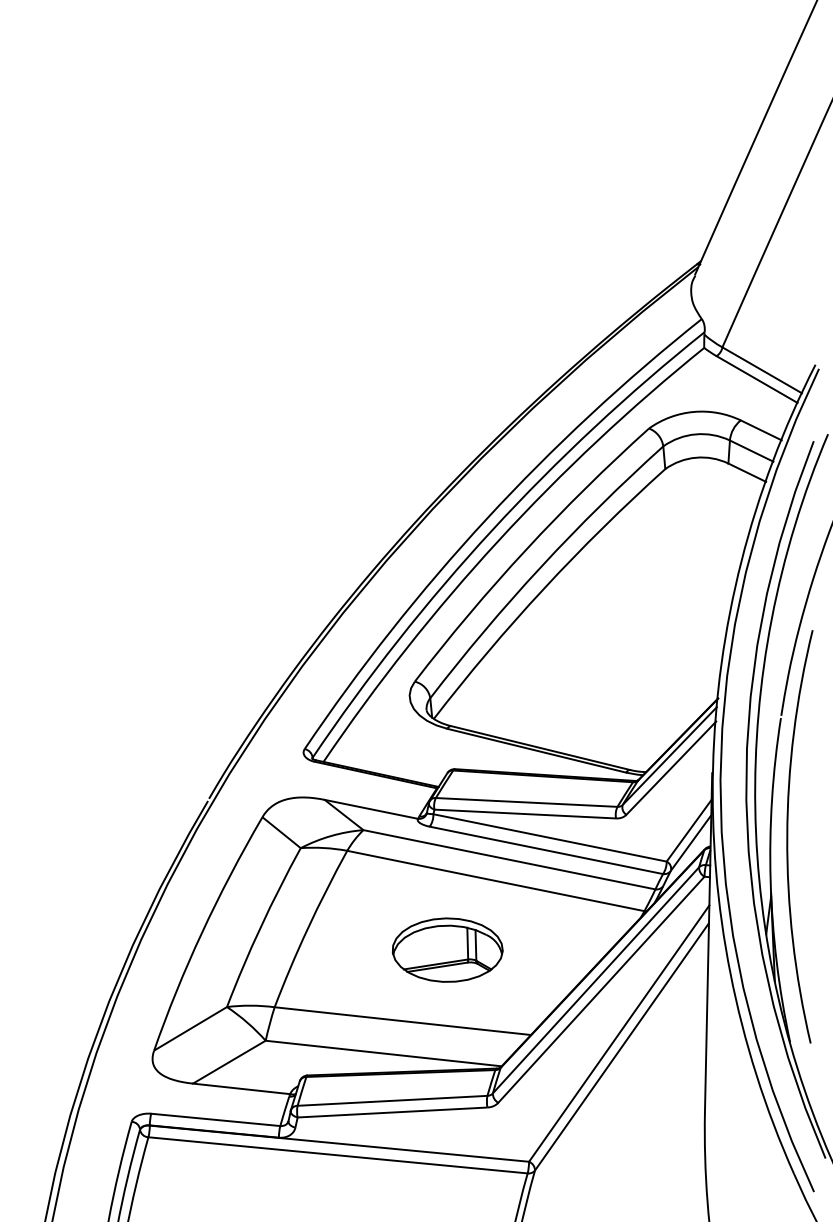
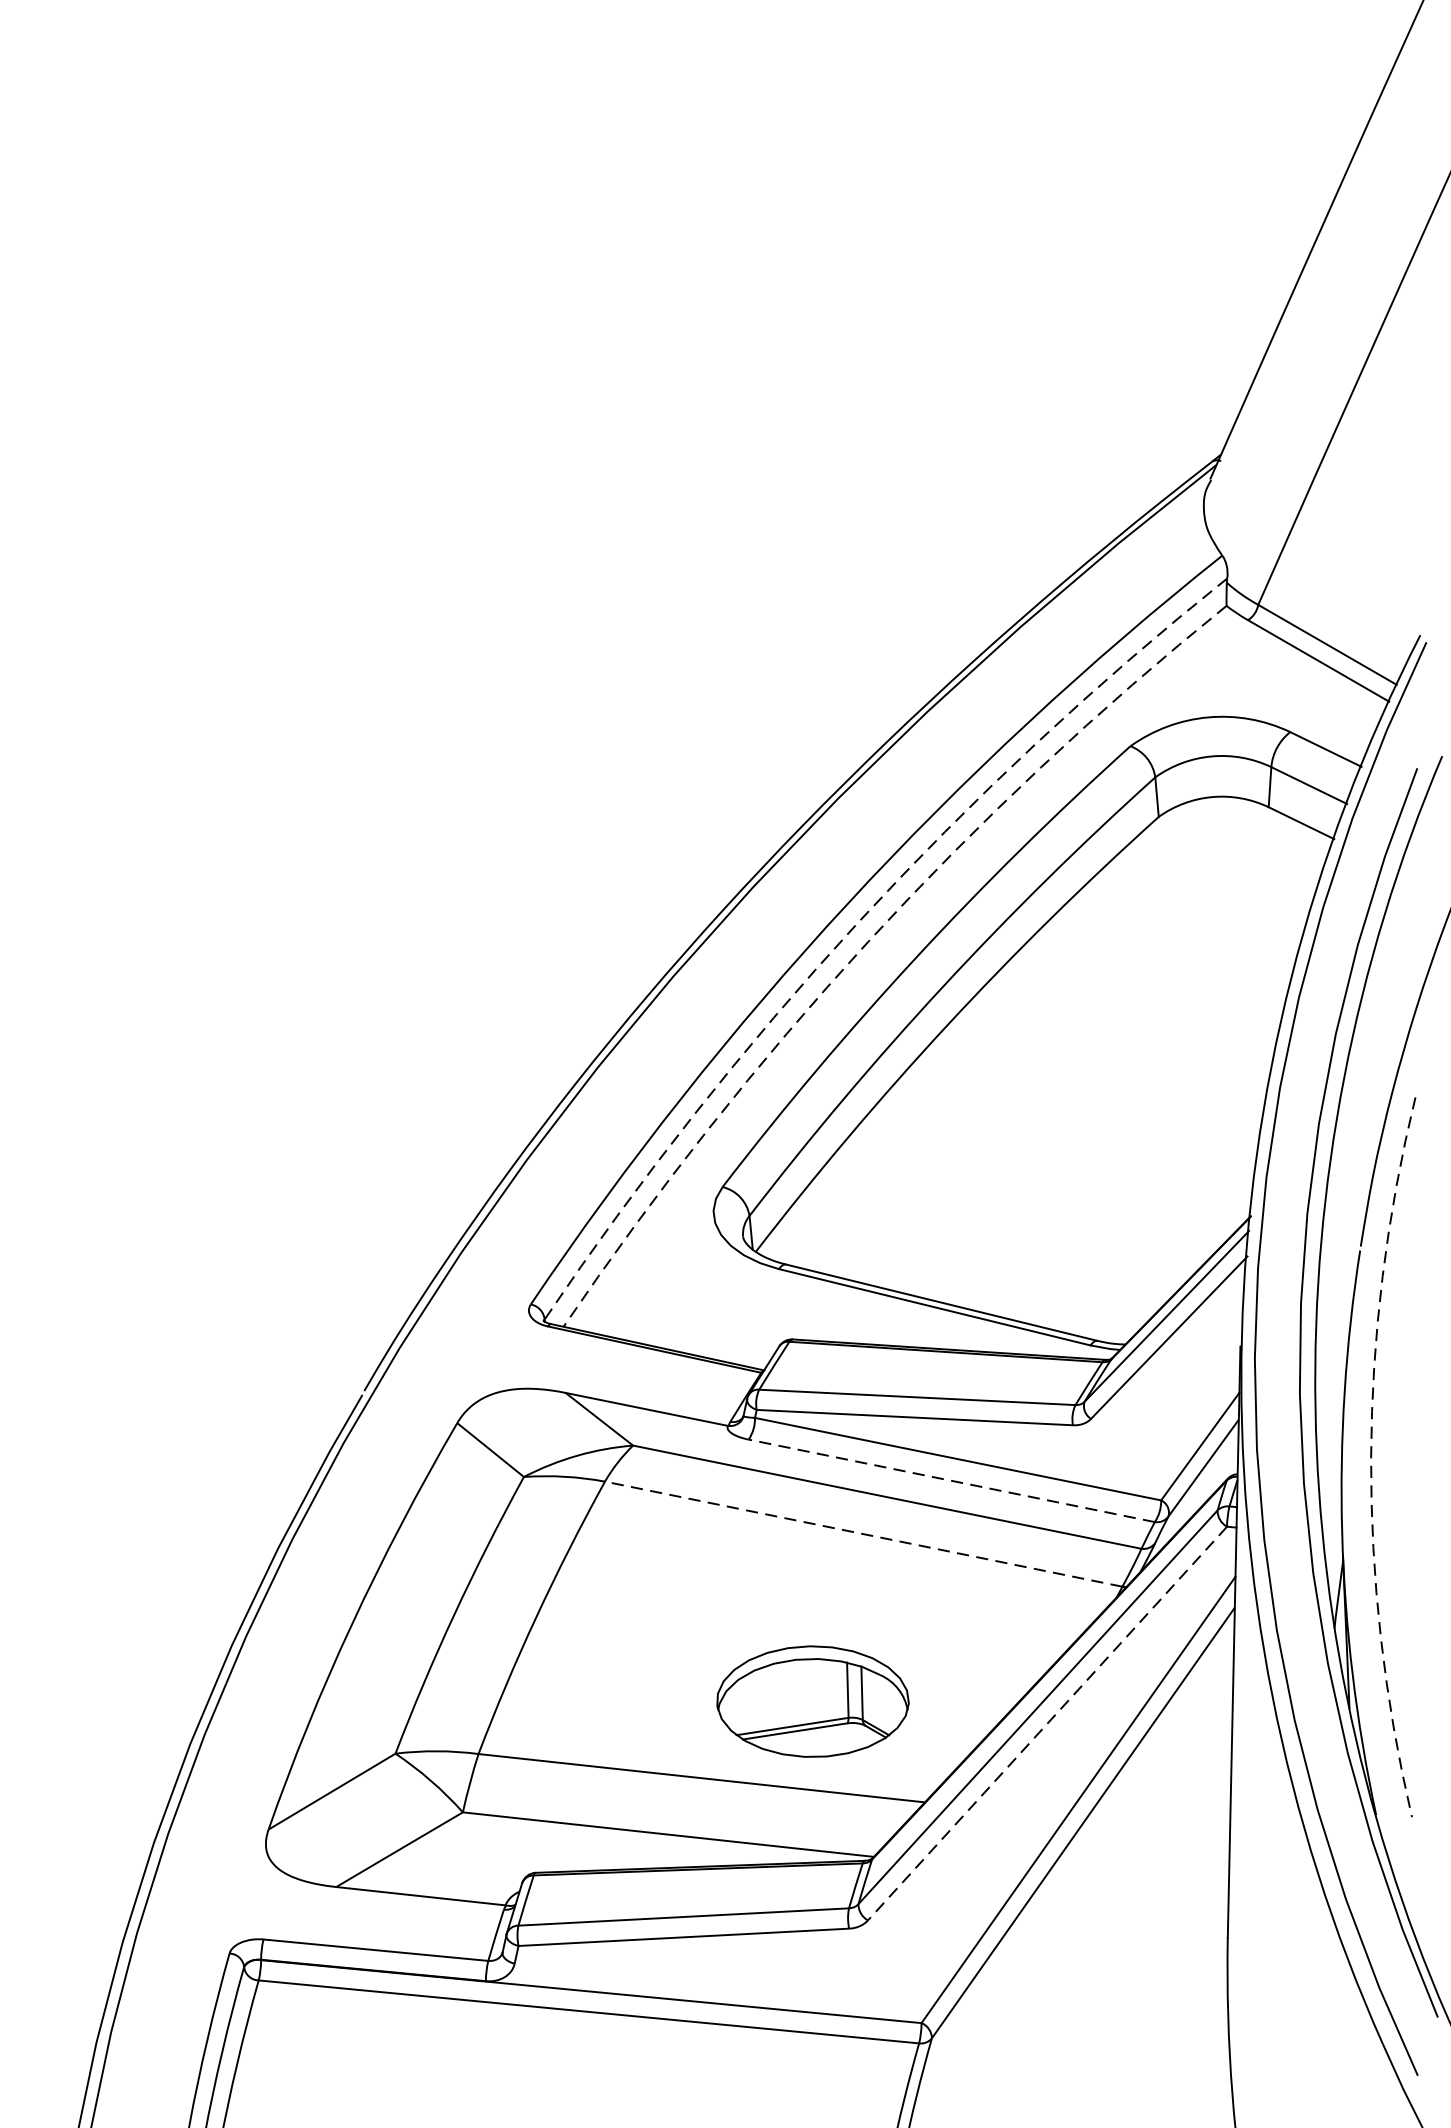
arc: (492, 530) -> (857, 923), solid -> dashed
arc: (498, 540) -> (868, 941), solid -> dashed
arc: (787, 836) -> (1371, 1456), solid -> dashed
line: (546, 850) -> (951, 1481), solid -> dashed
line: (495, 880) -> (863, 1533), solid -> dashed
part: (447, 949) -> (812, 1700), moved
line: (601, 989) -> (1047, 1723), solid -> dashed

